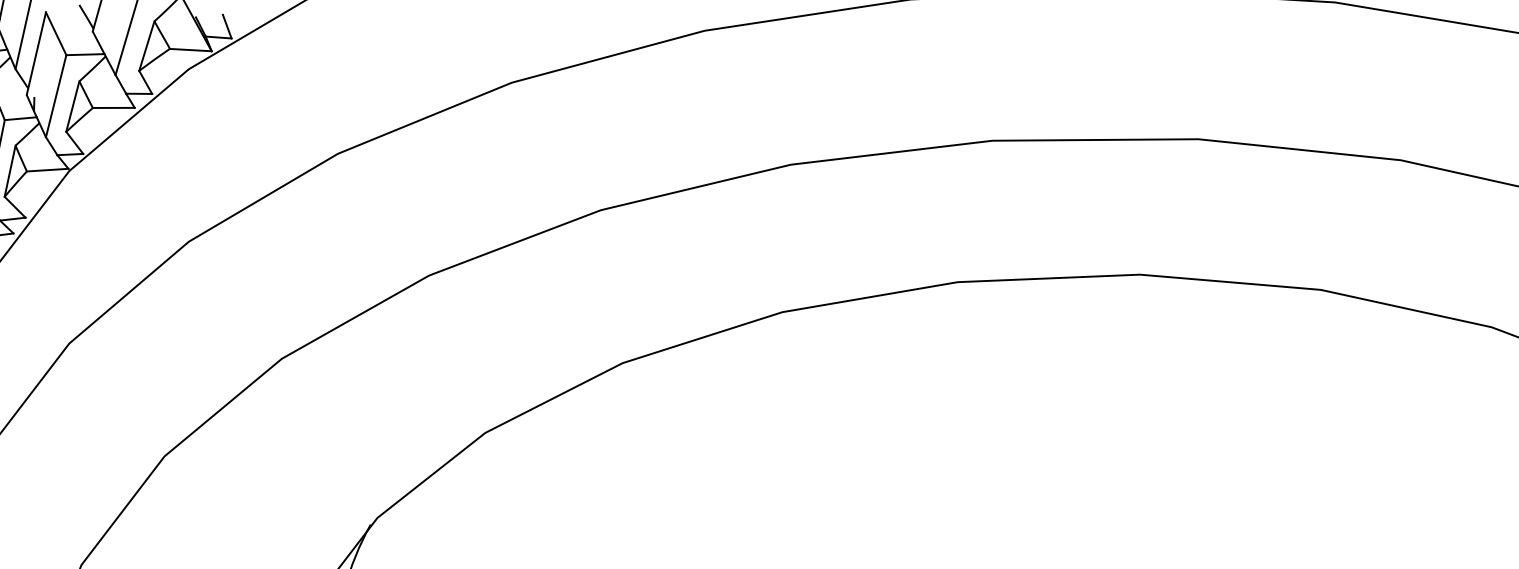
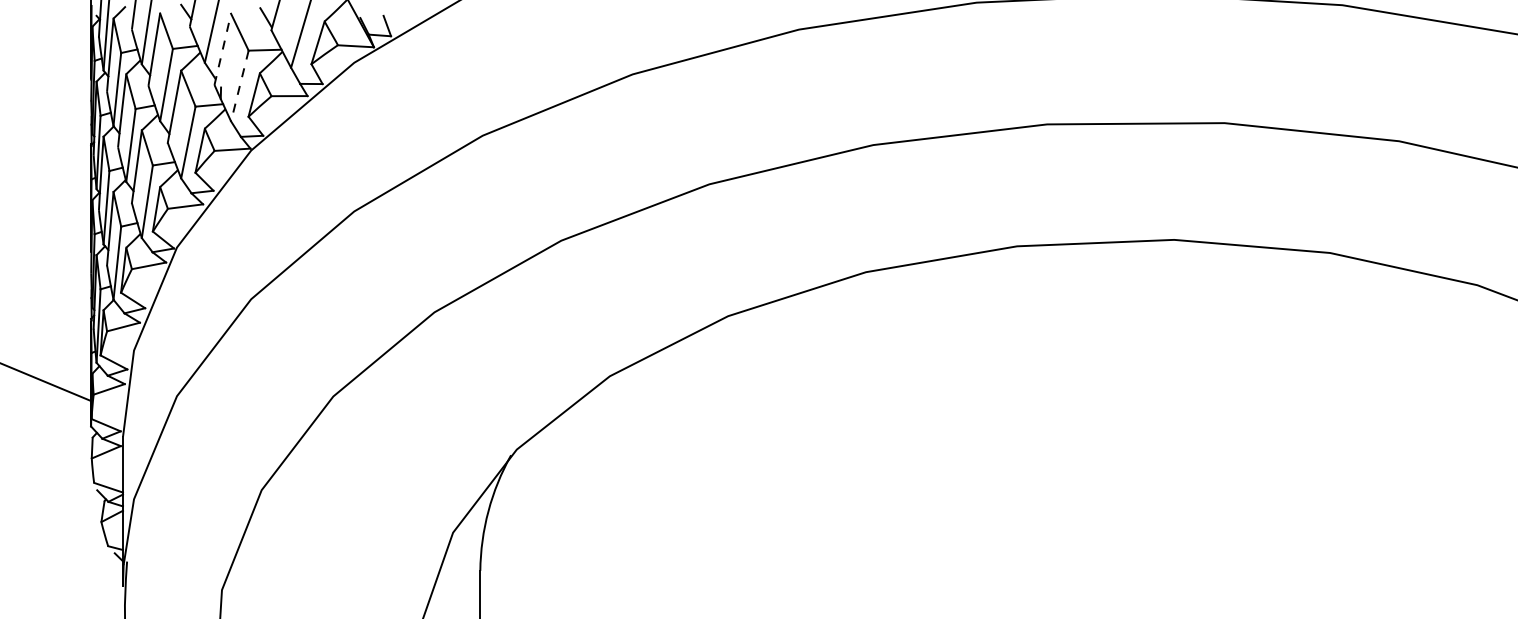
line: (36, 53) -> (222, 49), solid -> dashed
line: (55, 96) -> (239, 86), solid -> dashed

